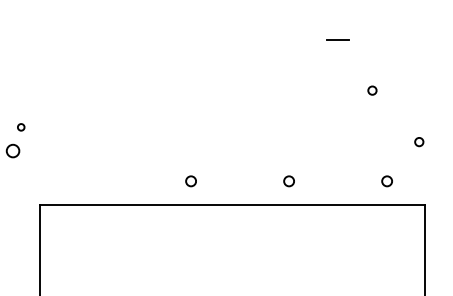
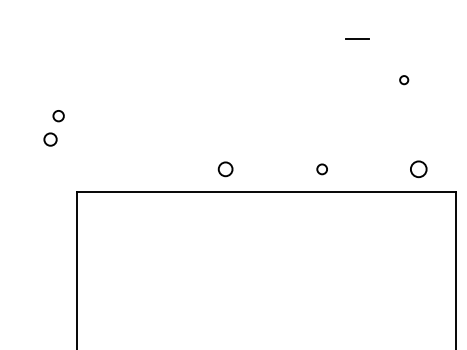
line: (338, 39) -> (357, 38), moved
circle: (21, 127) -> (58, 116), size x1.6
circle: (419, 141) -> (450, 130), removed
circle: (190, 181) -> (225, 169), size x1.4
circle: (386, 181) -> (418, 169), size x1.6

